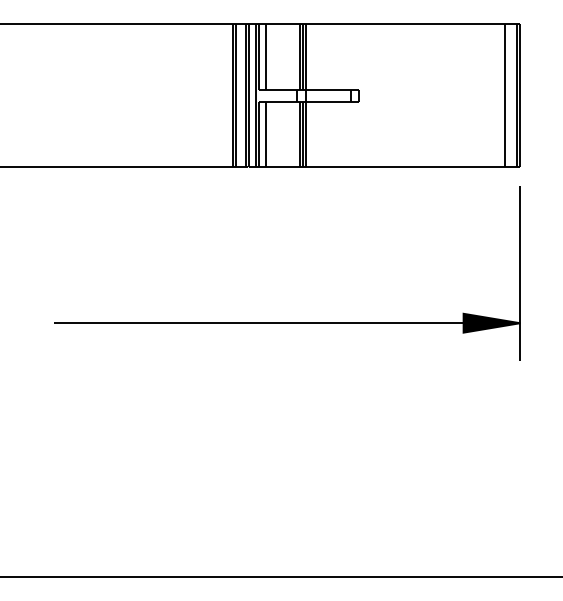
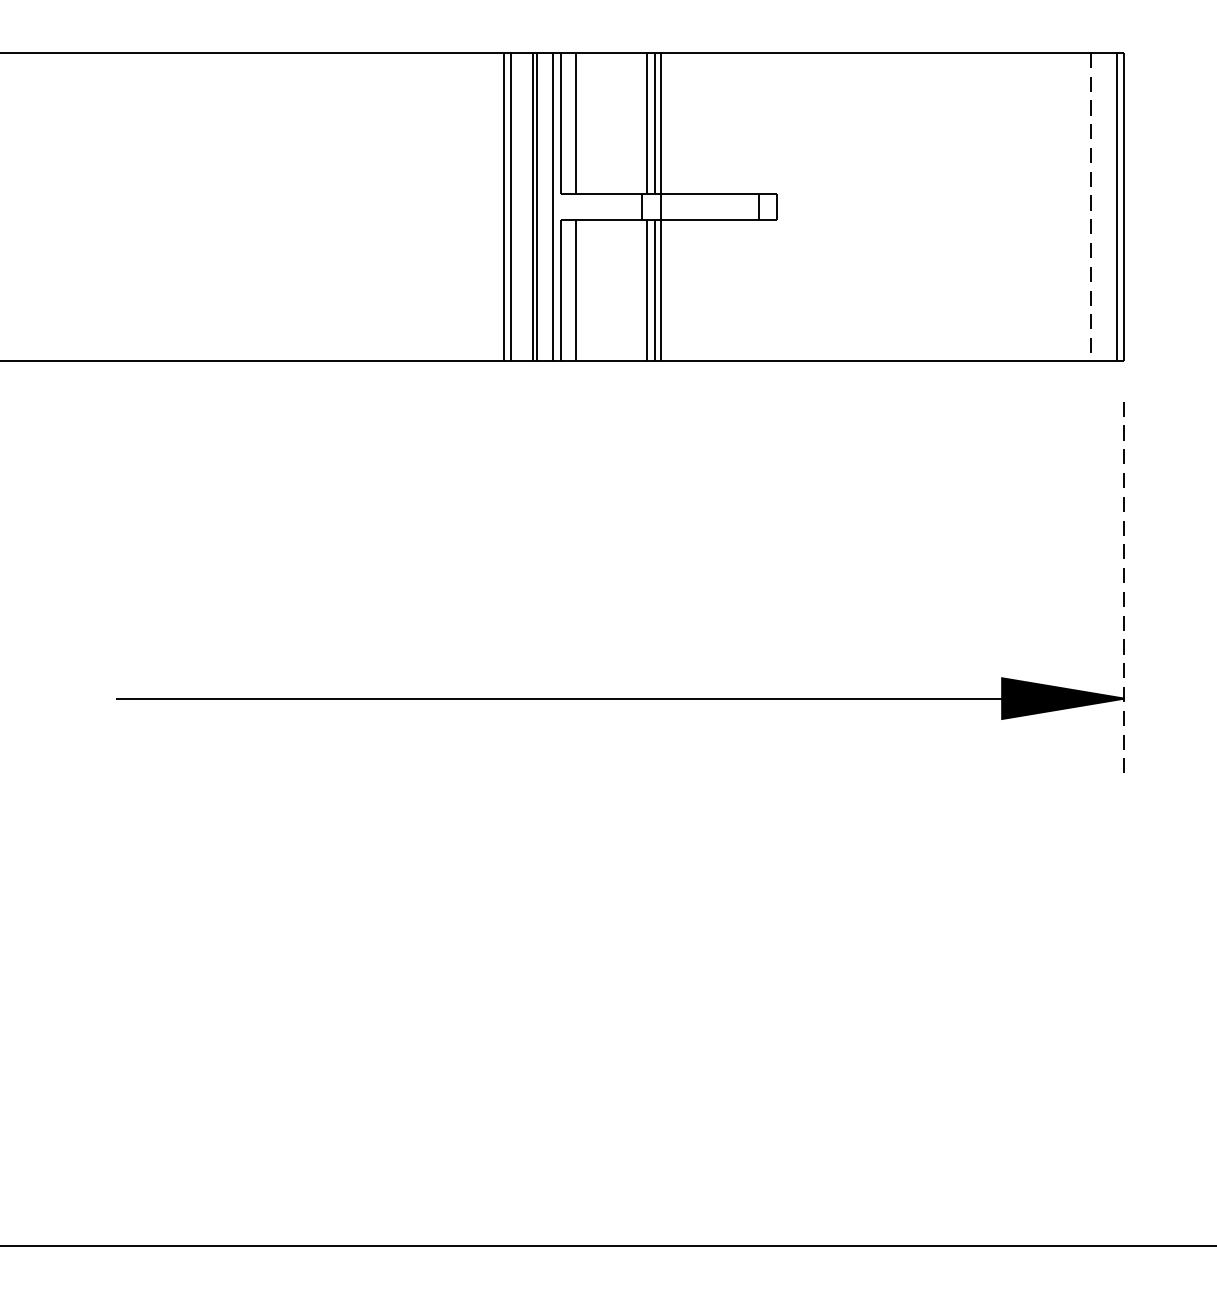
line: (504, 96) -> (1090, 208), solid -> dashed
line: (520, 273) -> (1125, 591), solid -> dashed

